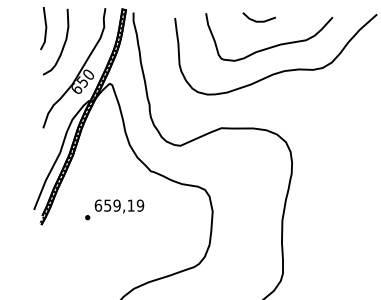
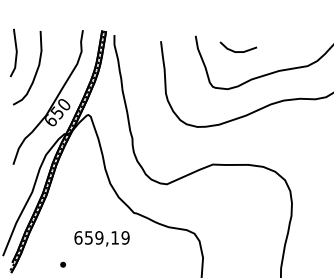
line: (258, 20) -> (237, 50), moved
text: (119, 206) -> (102, 238), moved

